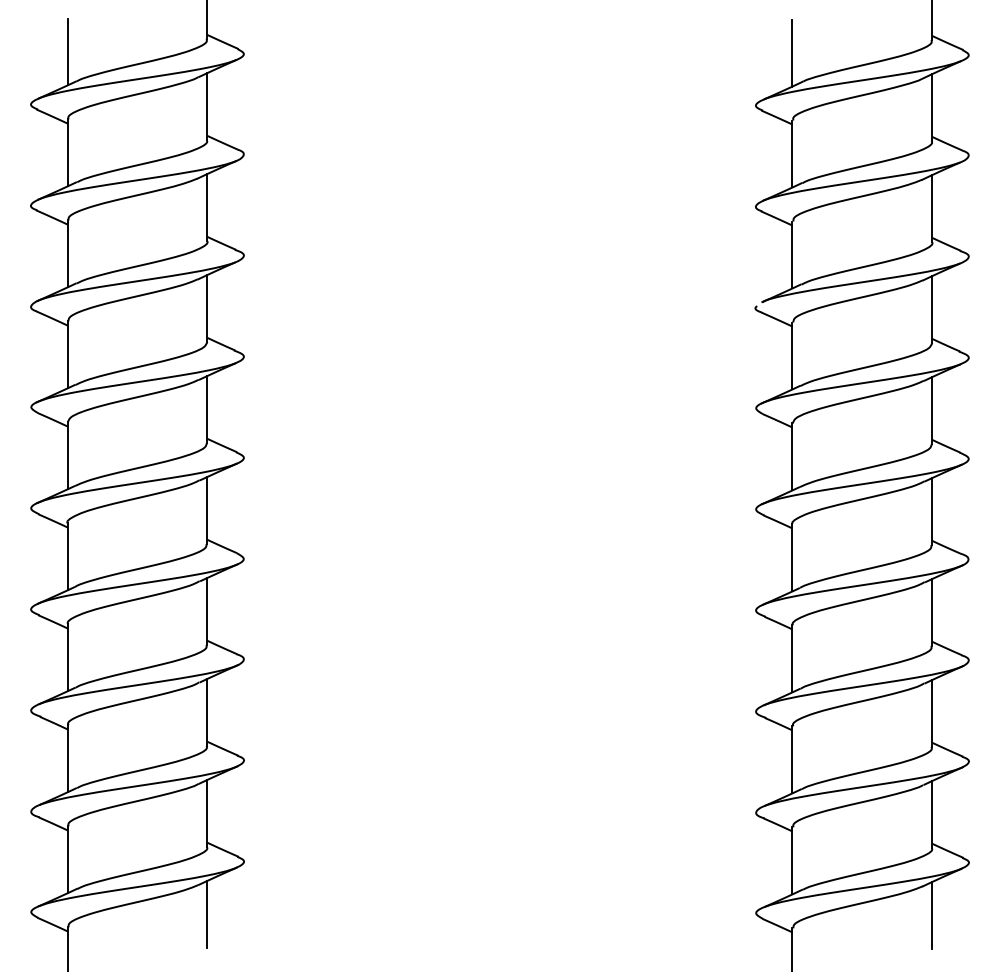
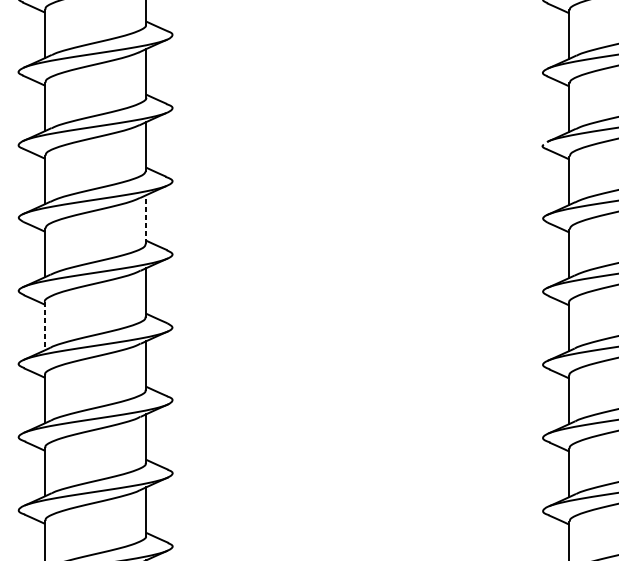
line: (207, 408) -> (146, 218), solid -> dashed
line: (67, 557) -> (44, 326), solid -> dashed

